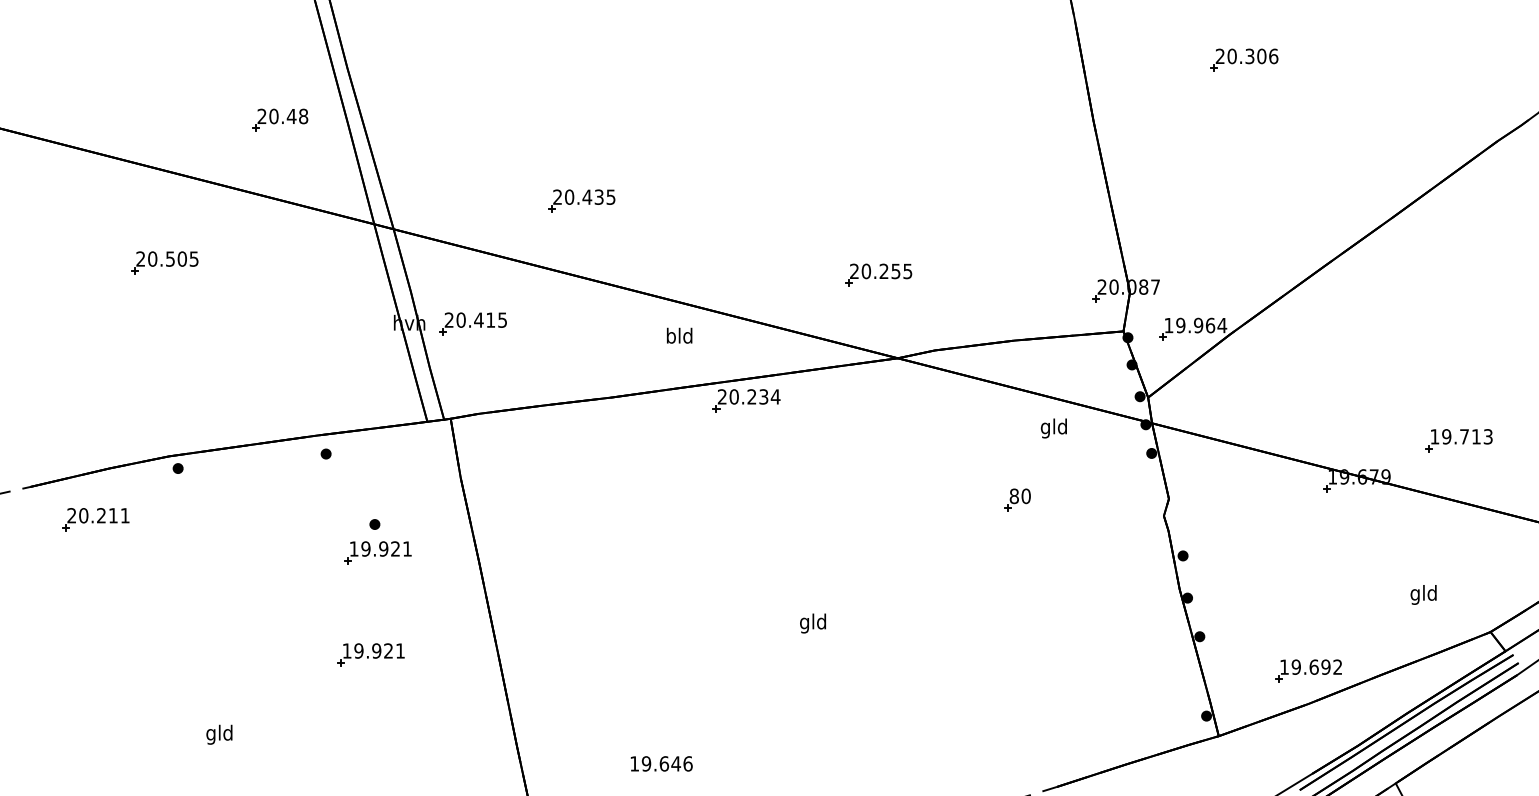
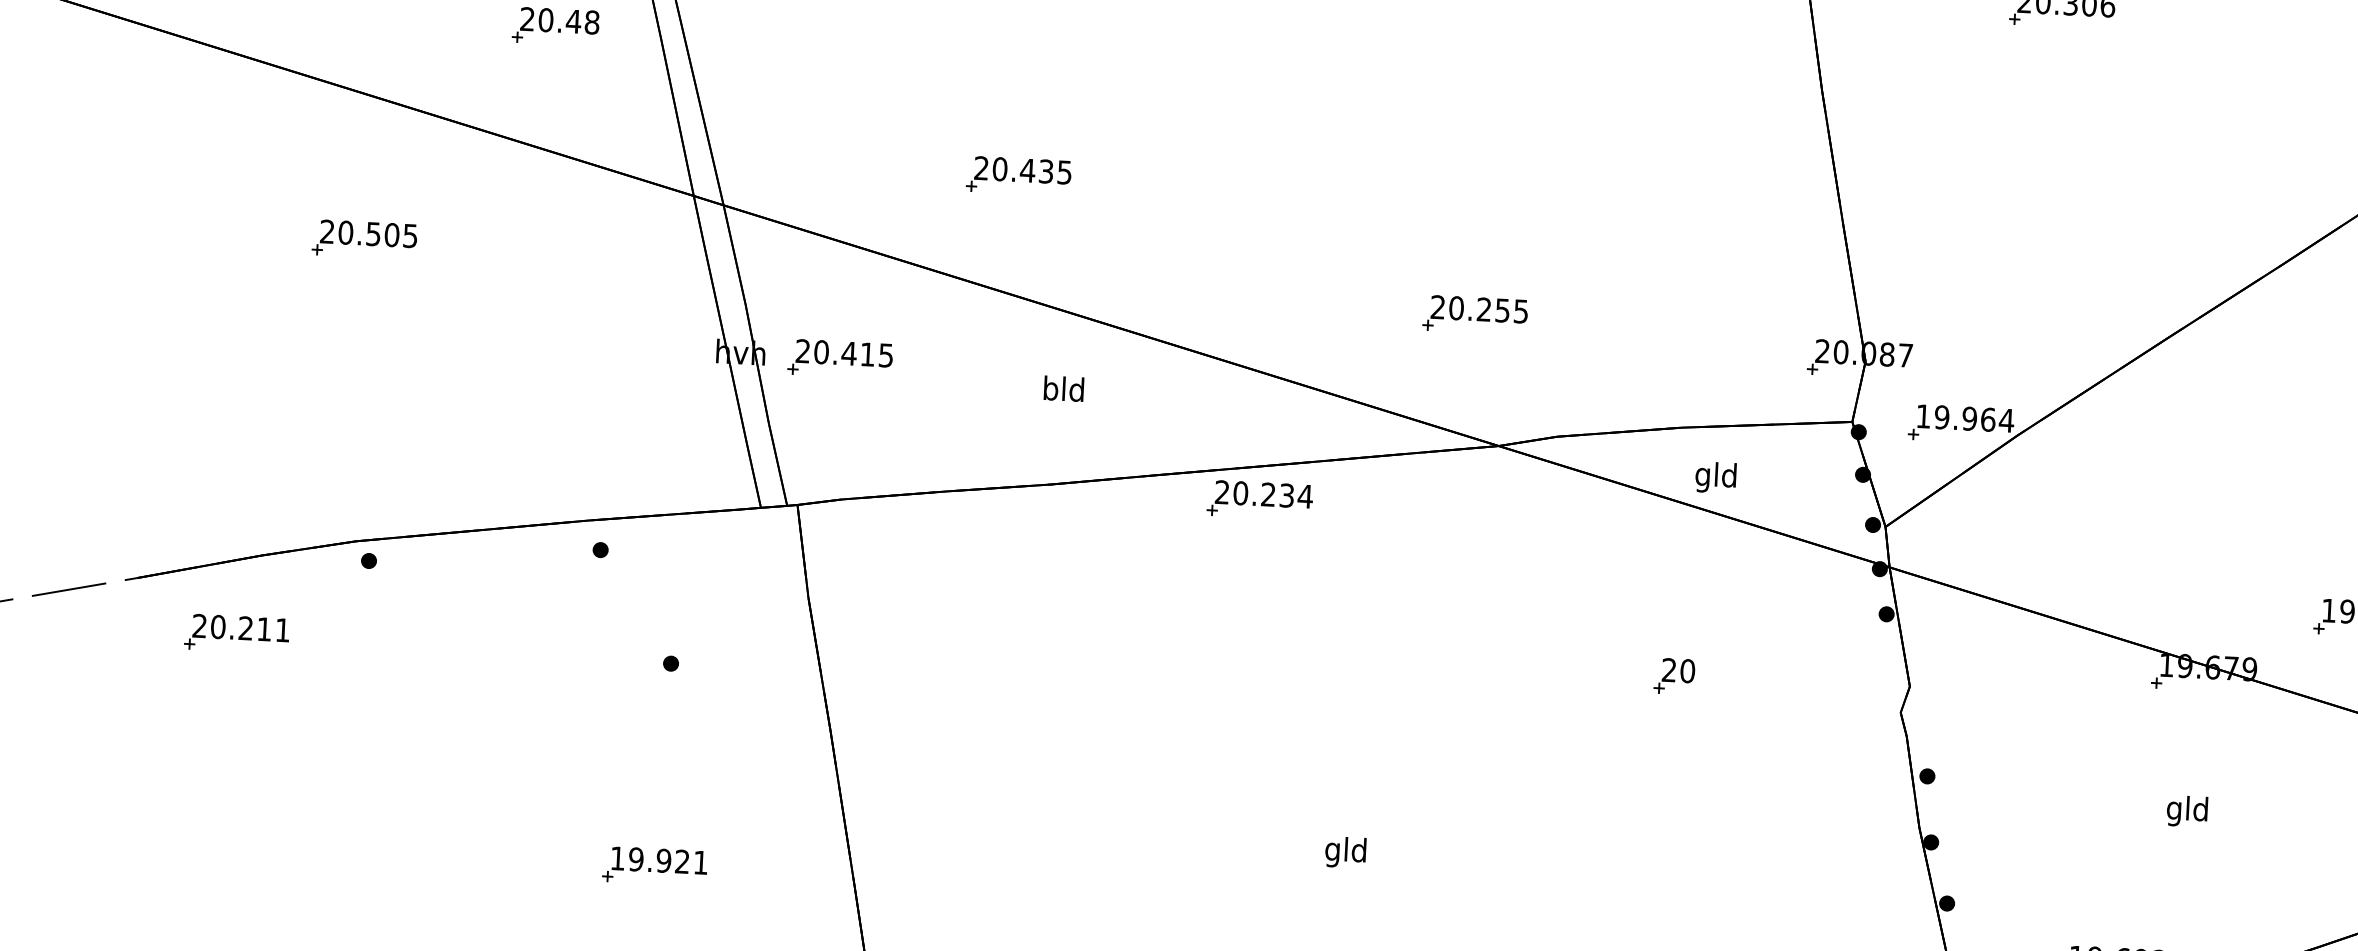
text: (679, 335) -> (1063, 388), moved
text: (1053, 428) -> (1715, 477), moved
text: (1013, 496) -> (1667, 670), 80 -> 20
part: (377, 552) -> (672, 707), removed
text: (1423, 594) -> (2187, 810), moved

